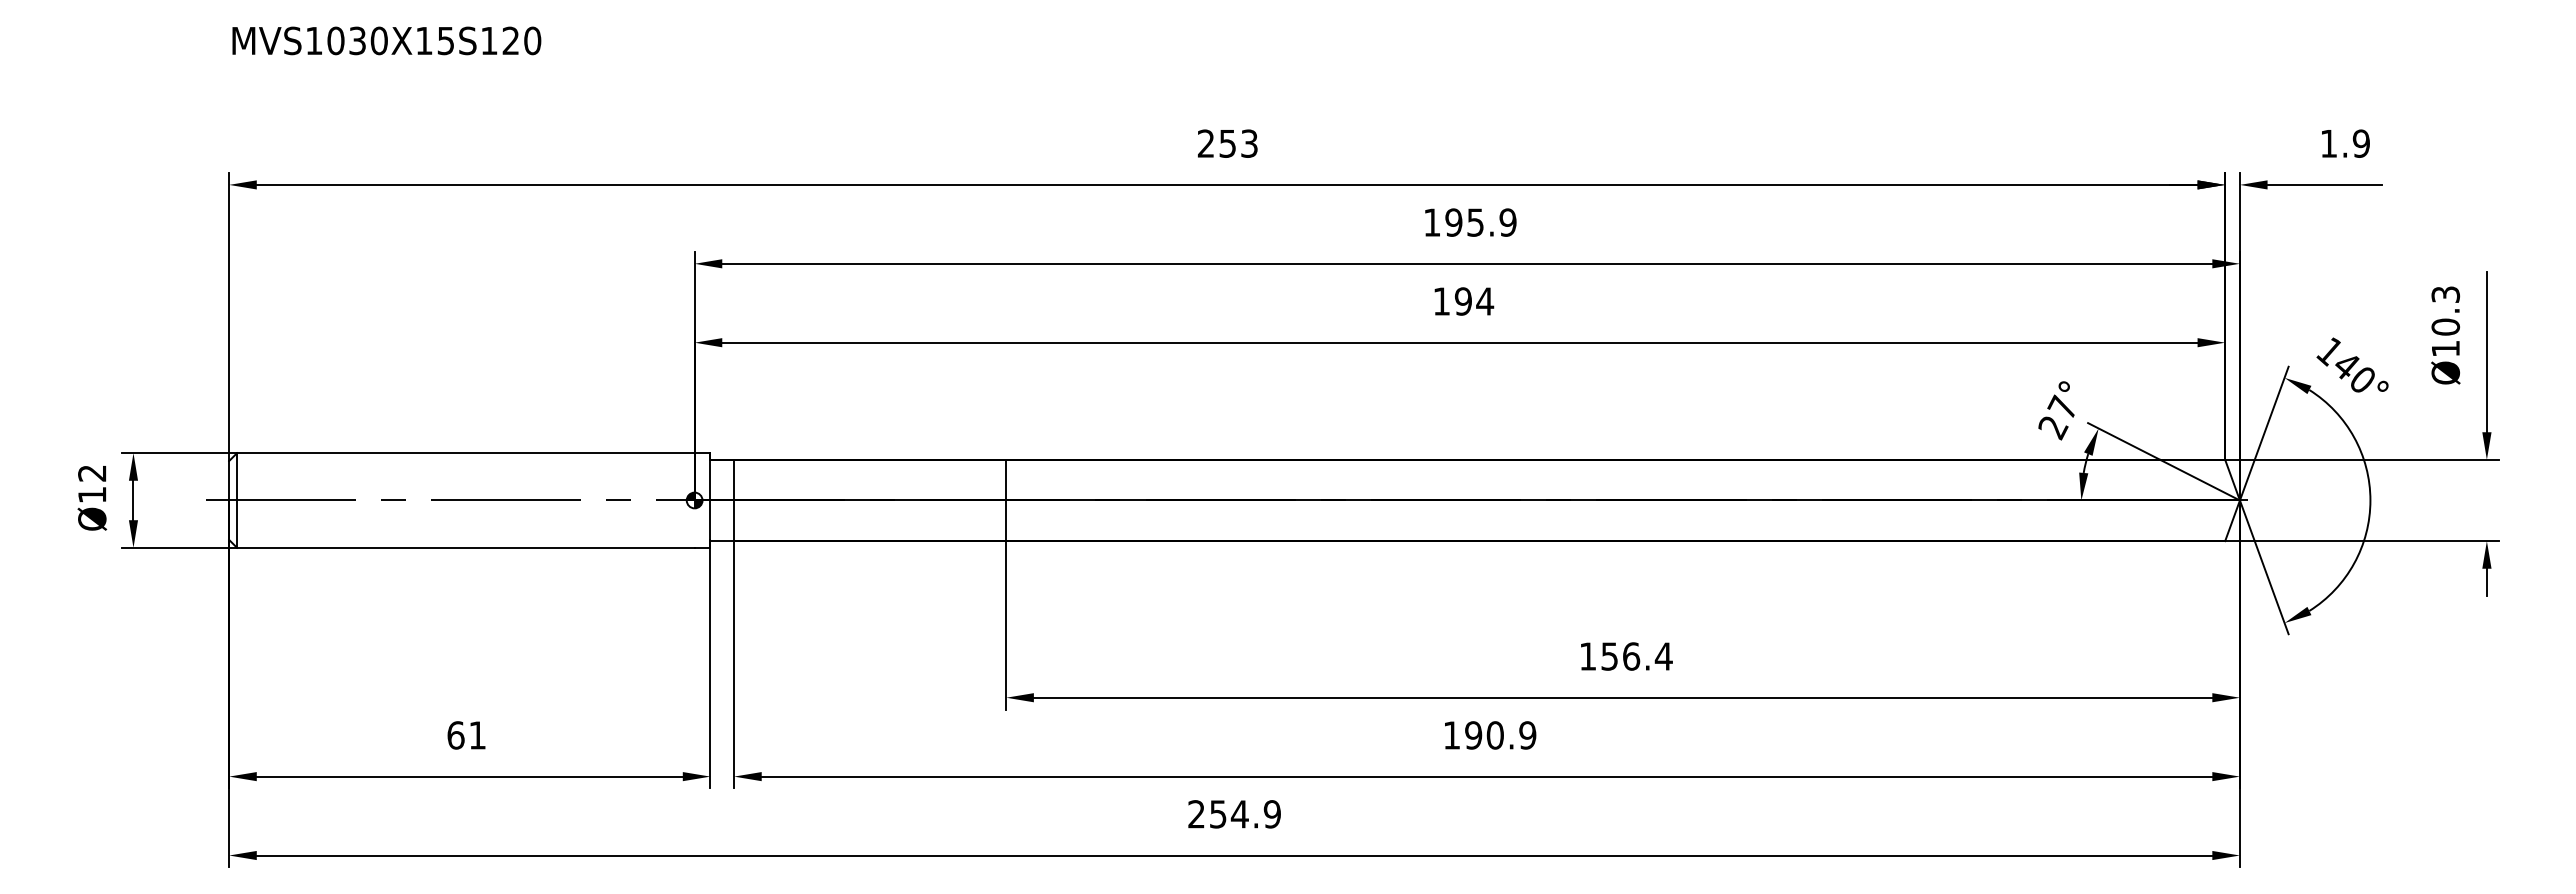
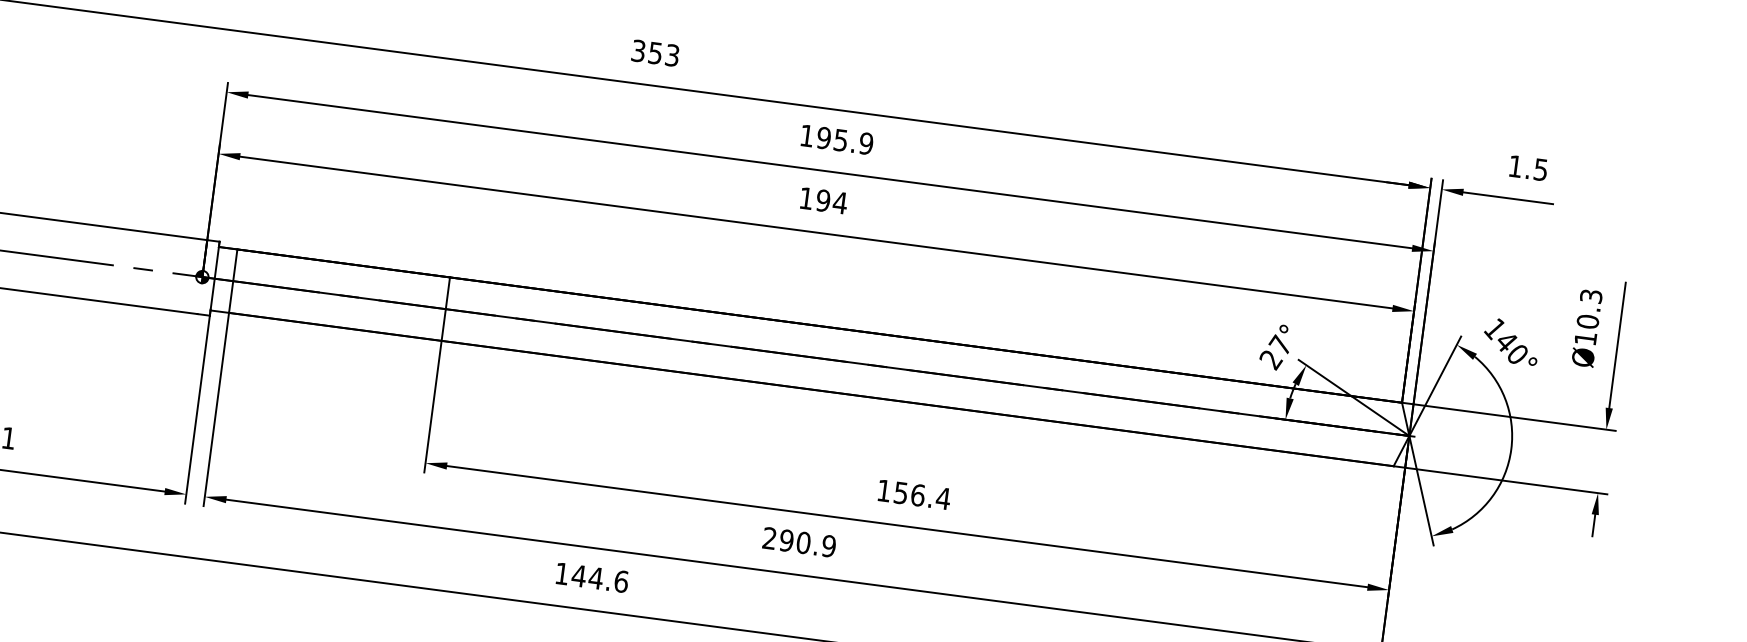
text: (1205, 143) -> (638, 50), 253 -> 353
text: (2360, 143) -> (1540, 169), 1.9 -> 1.5
text: (1451, 735) -> (769, 538), 190.9 -> 290.9
text: (1234, 814) -> (591, 577), 254.9 -> 144.6

